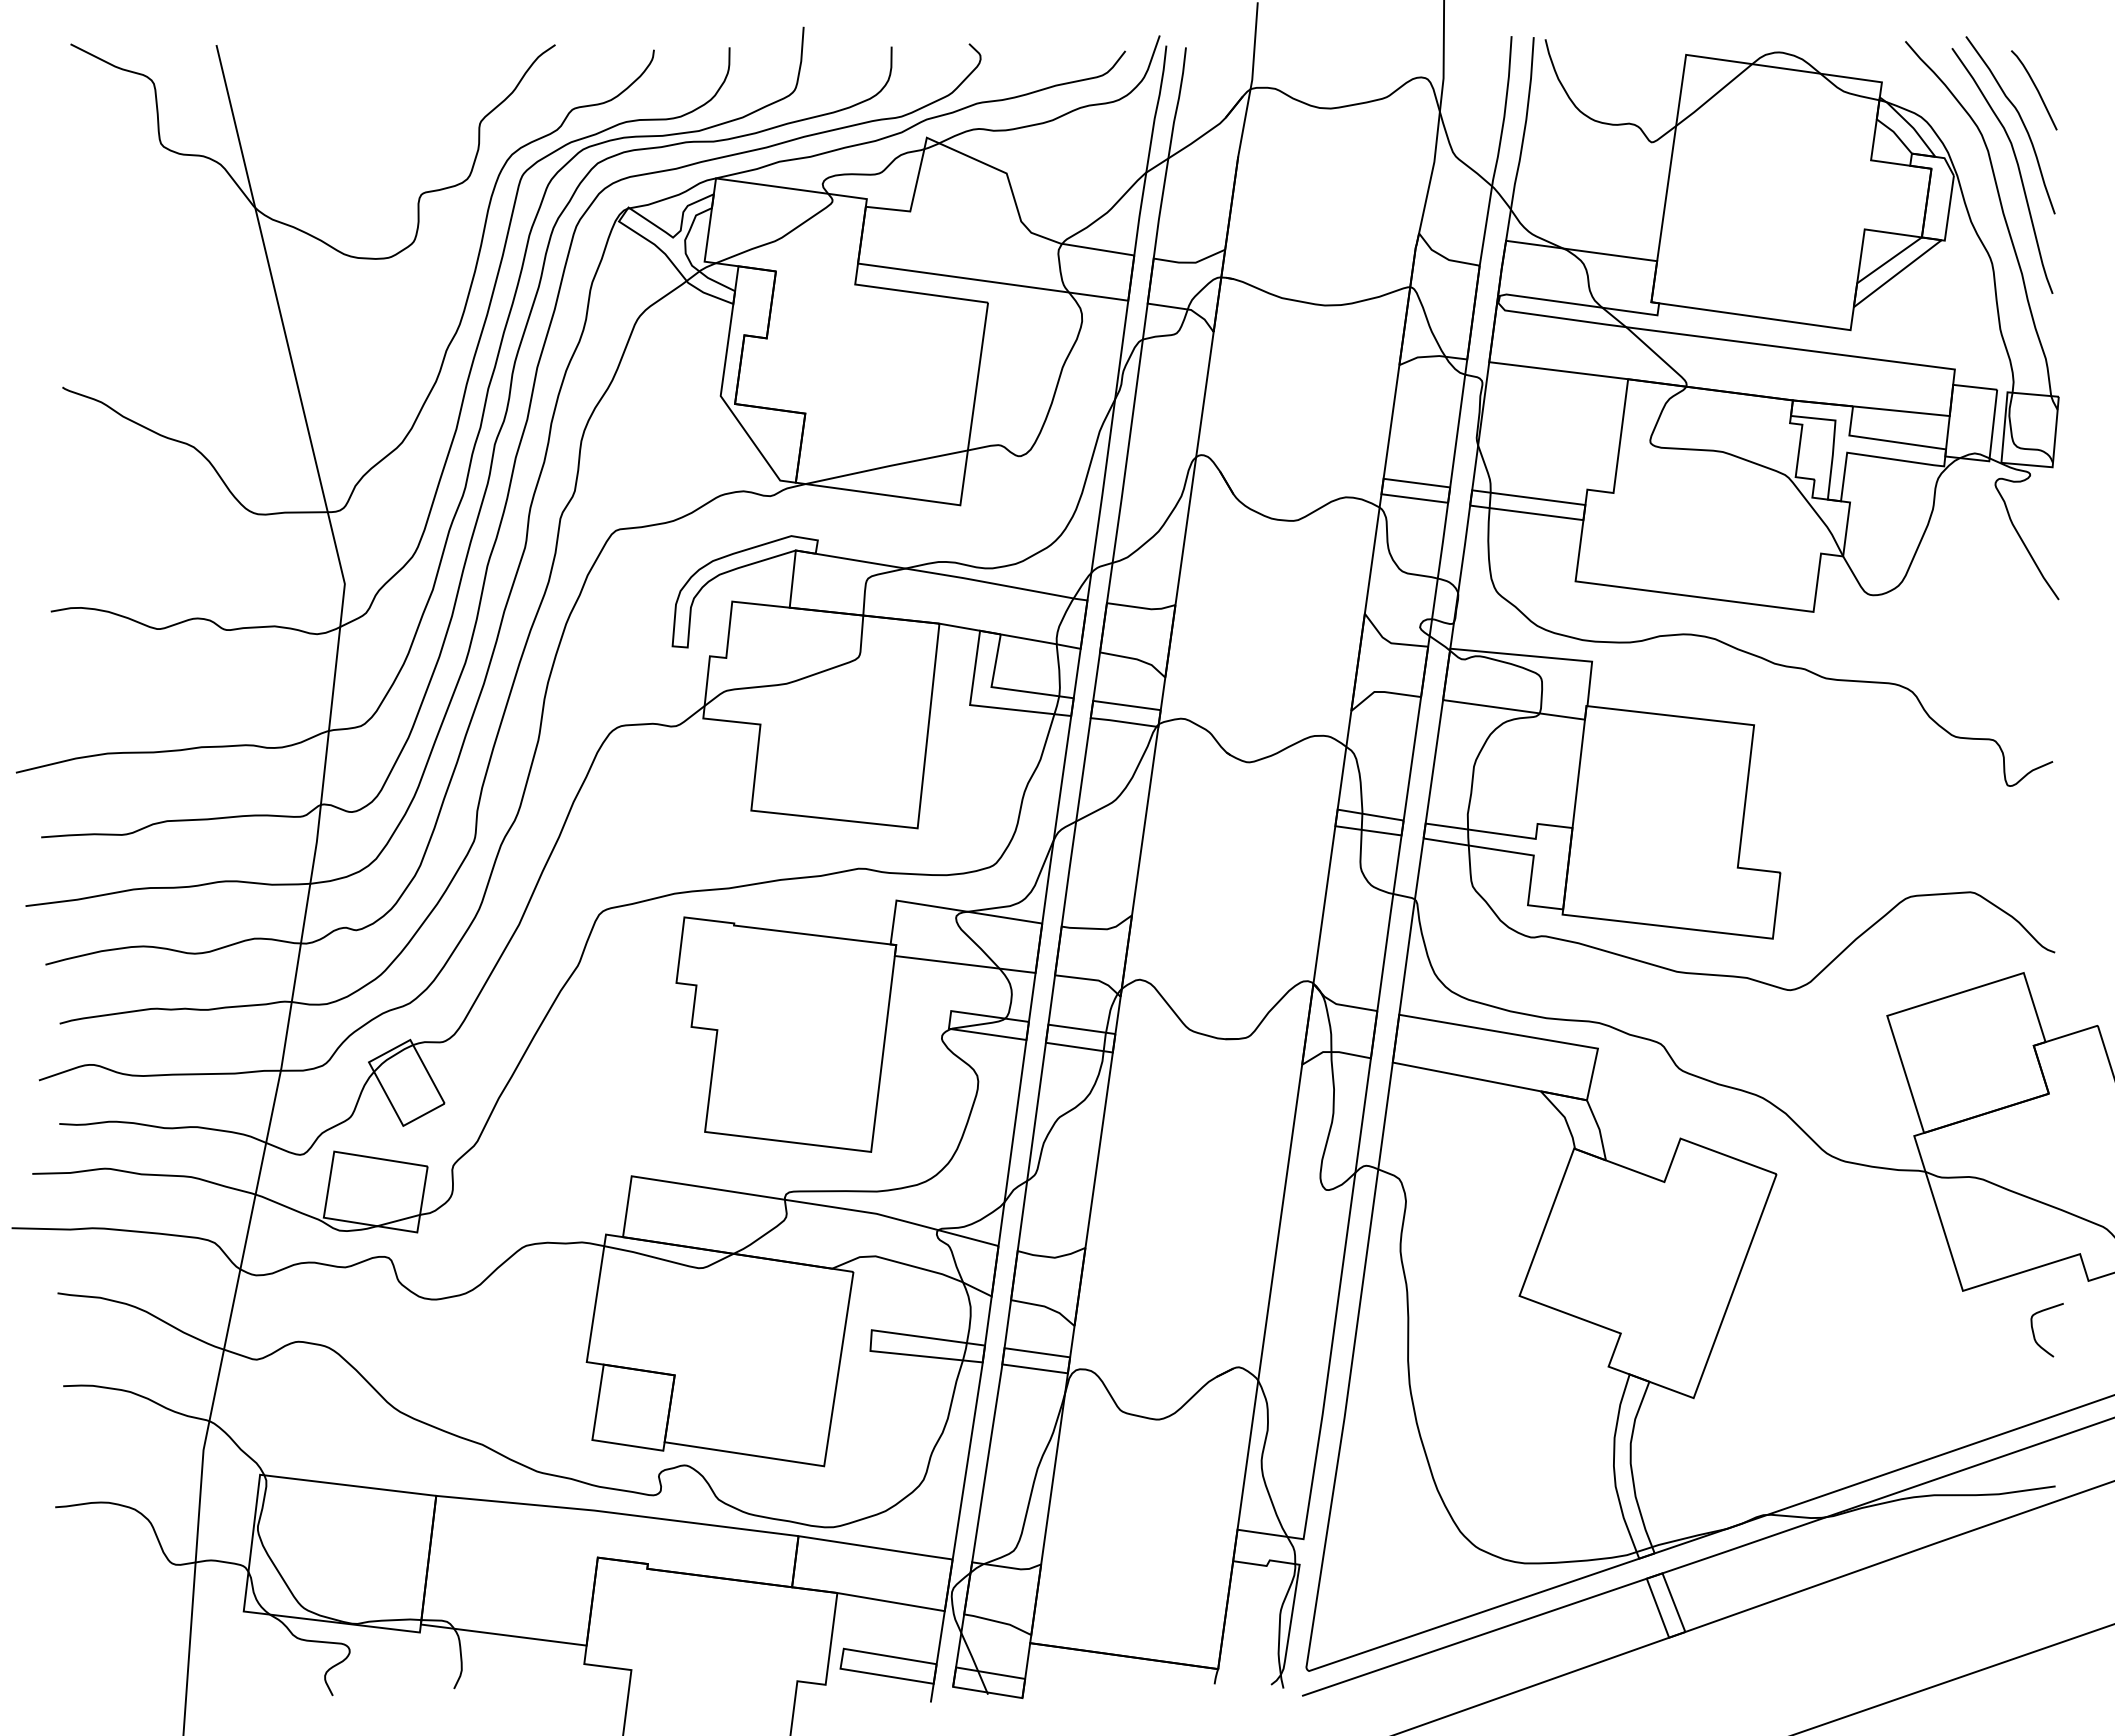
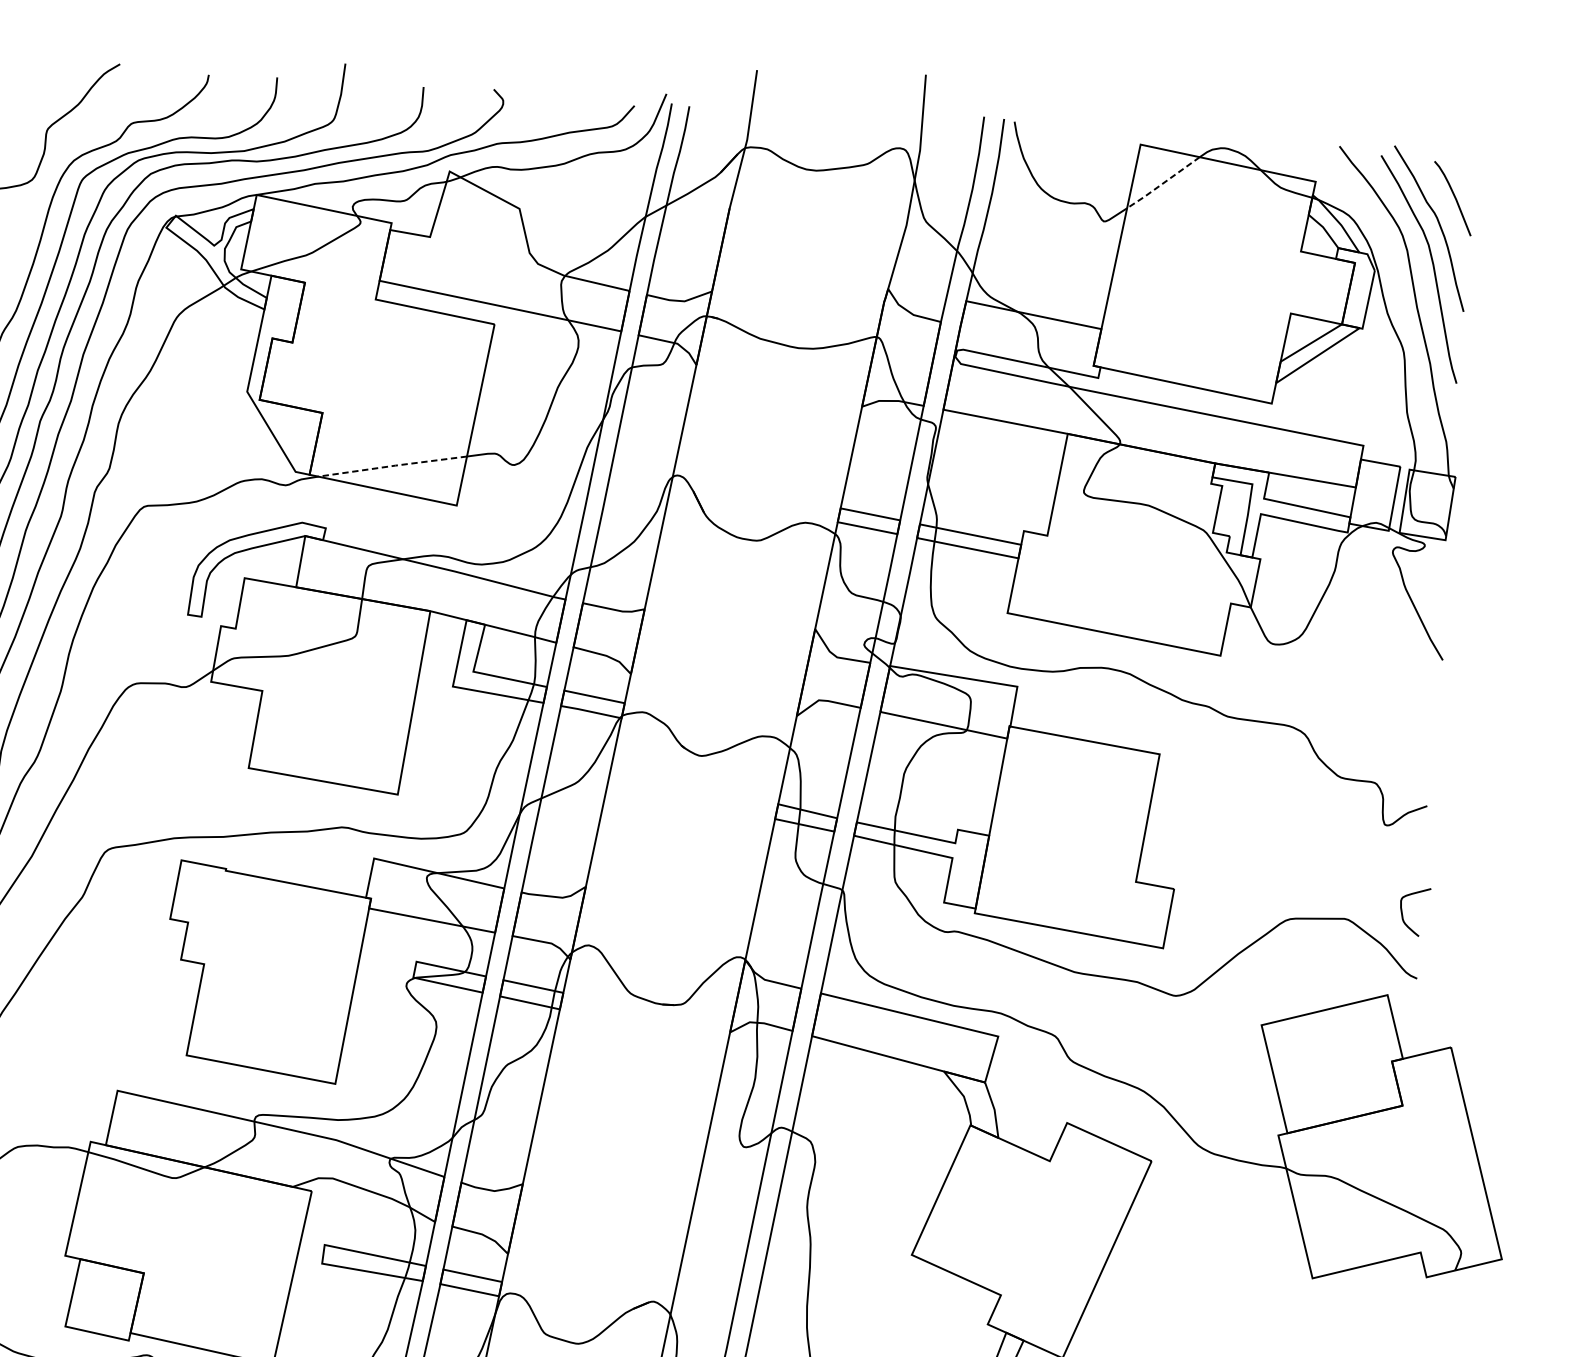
line: (1714, 95) -> (1163, 183), solid -> dashed
line: (886, 466) -> (392, 465), solid -> dashed
curve: (2034, 1332) -> (1403, 913), moved

